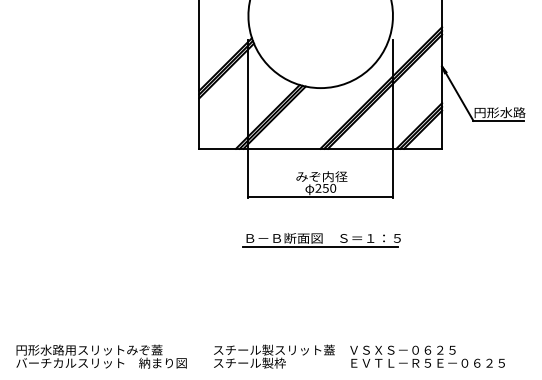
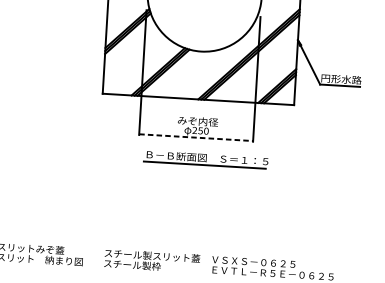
line: (321, 197) -> (196, 137), solid -> dashed
part: (321, 240) -> (205, 159), moved

